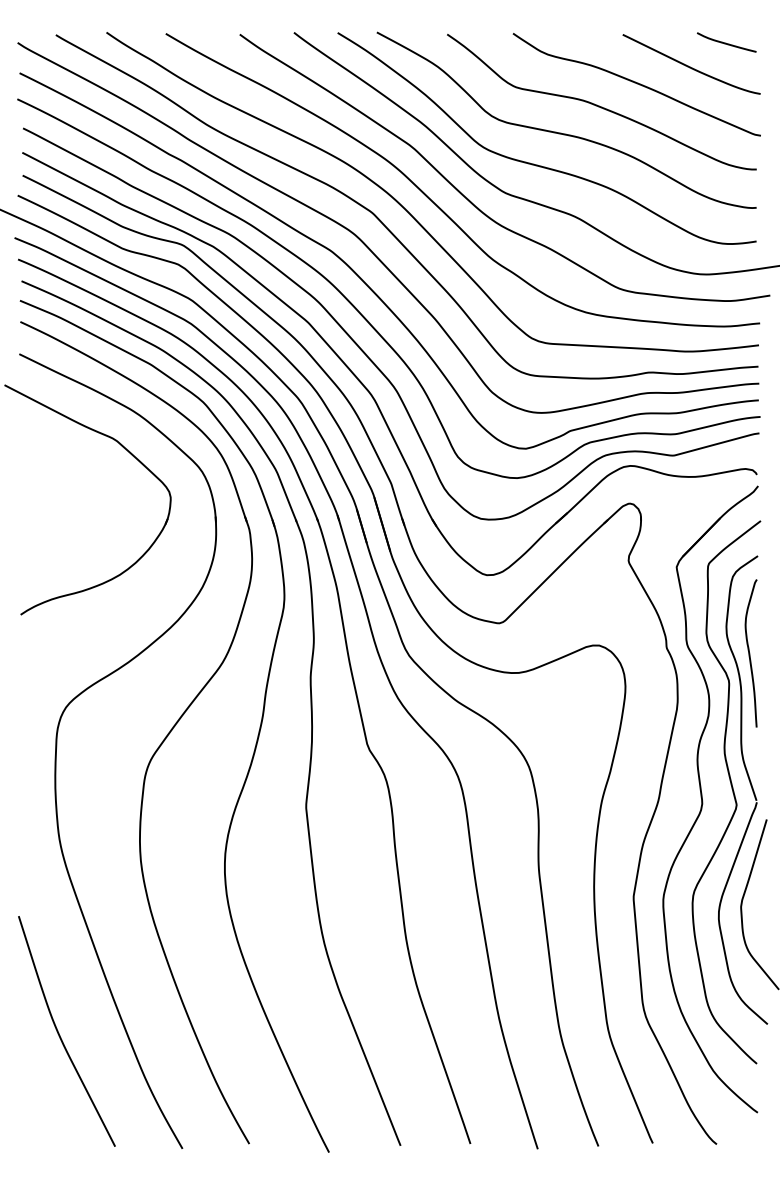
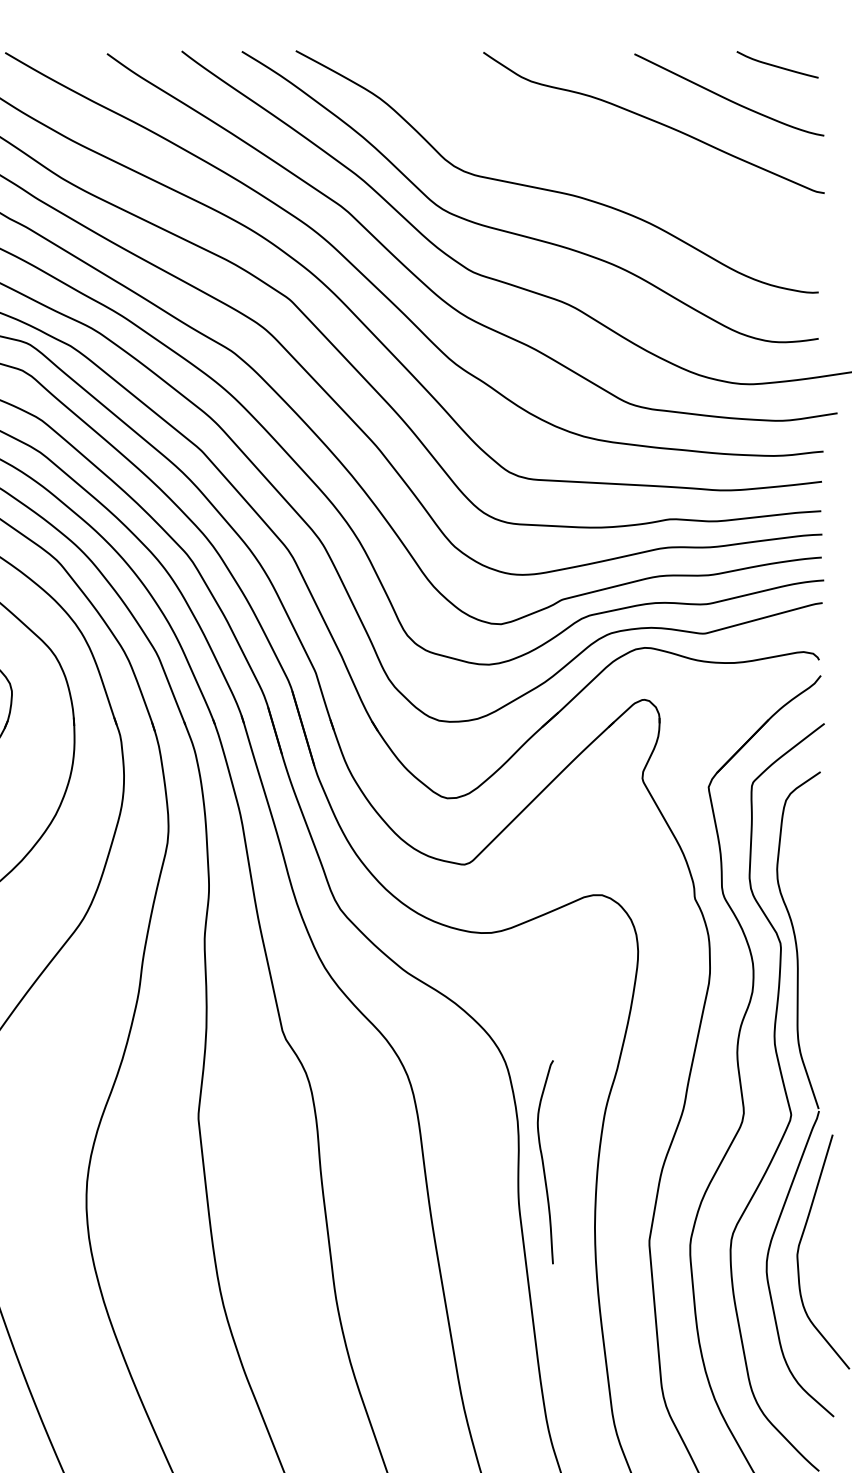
curve: (599, 105) -> (602, 151), removed
curve: (750, 653) -> (544, 1162), moved

